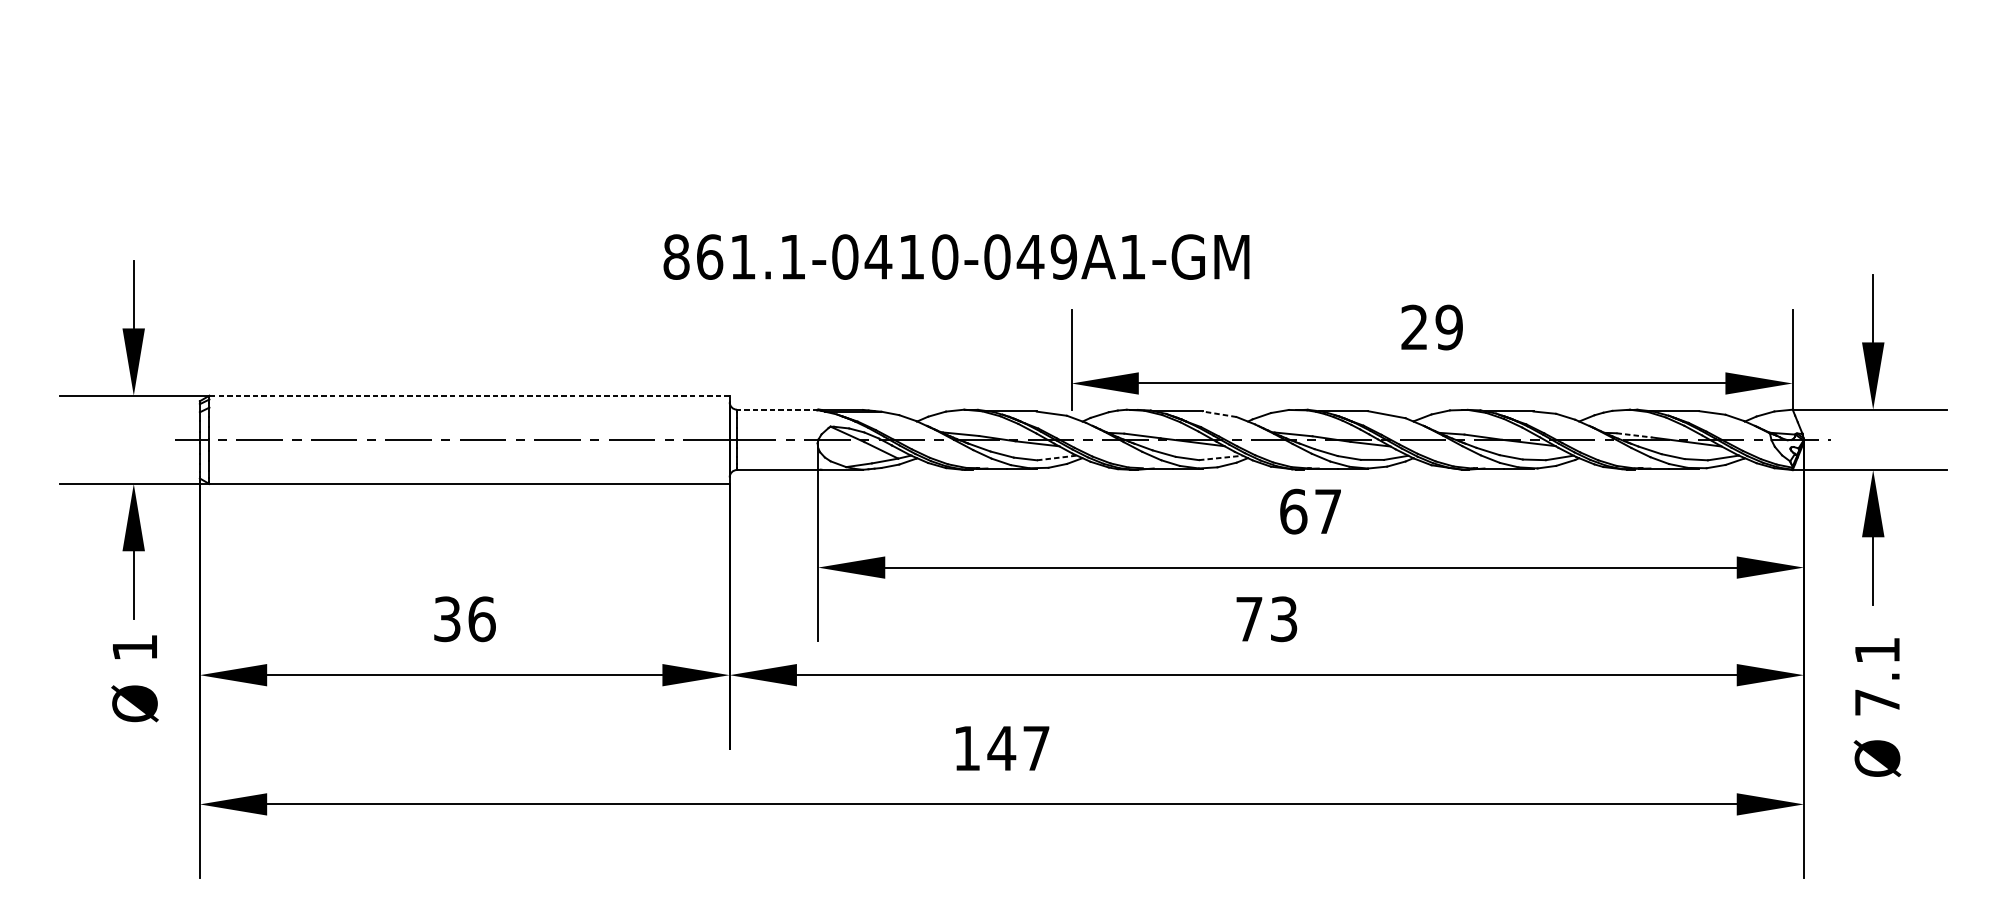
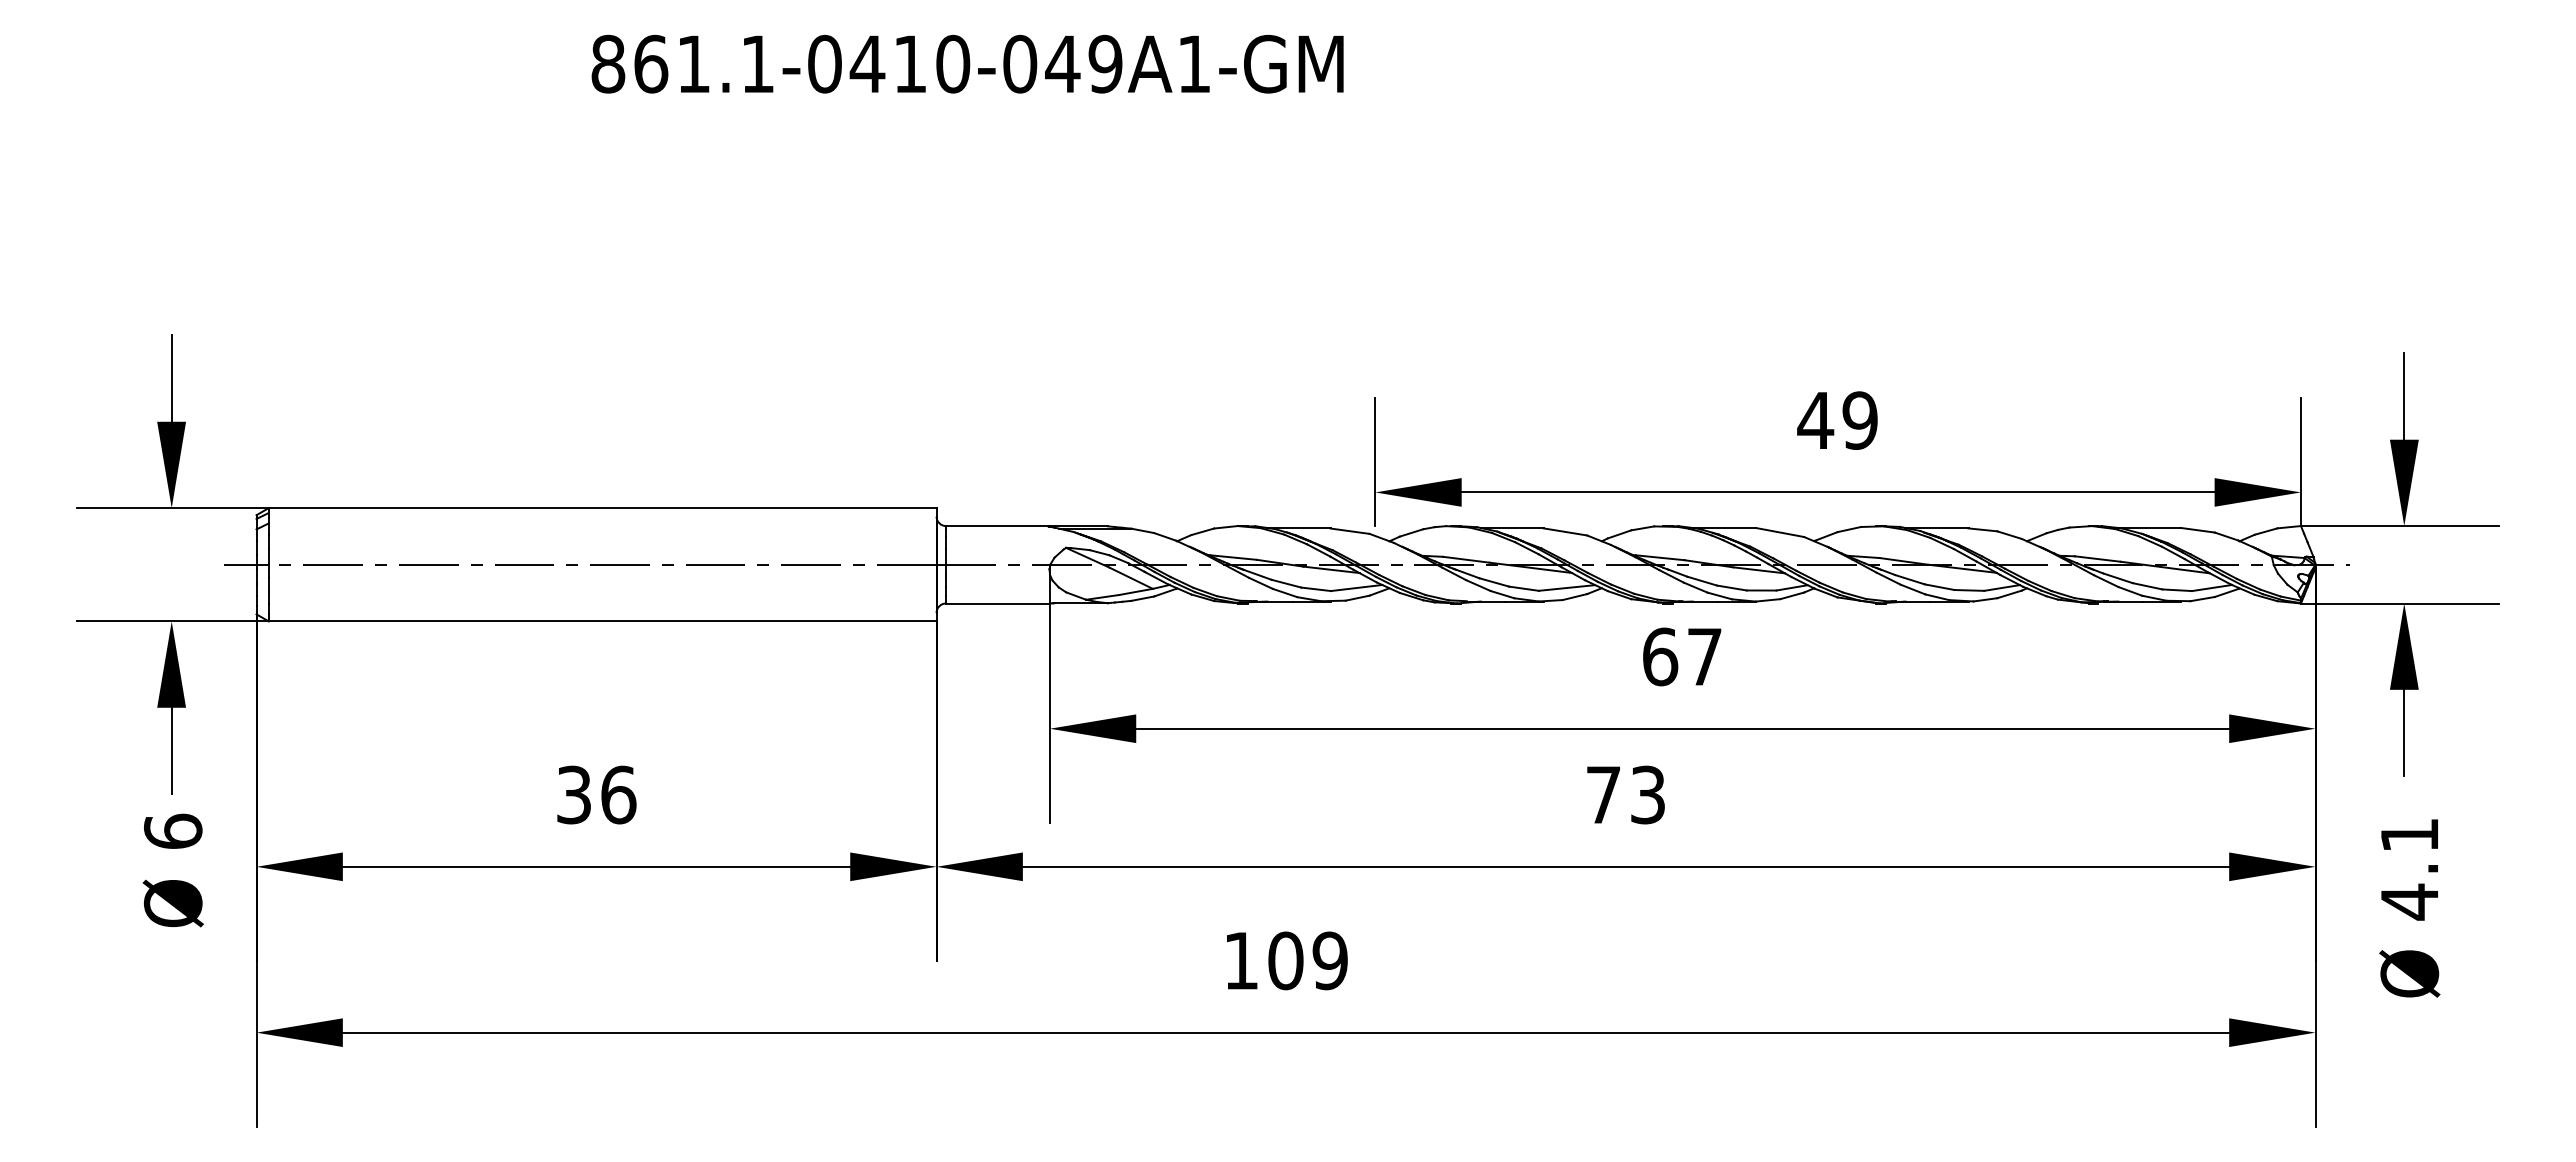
text: (956, 256) -> (967, 63), moved
text: (1414, 326) -> (1815, 419), 29 -> 49
line: (469, 396) -> (602, 508), dashed -> solid
line: (777, 410) -> (998, 526), dashed -> solid
line: (1218, 413) -> (1564, 531), dashed -> solid
line: (1634, 435) -> (2098, 559), dashed -> solid
line: (1221, 457) -> (1567, 587), dashed -> solid
line: (1056, 458) -> (1356, 588), dashed -> solid
text: (134, 646) -> (172, 830), 1 -> 6
text: (1877, 702) -> (2409, 901), 7.1 -> 4.1
text: (1018, 748) -> (1307, 960), 147 -> 109

